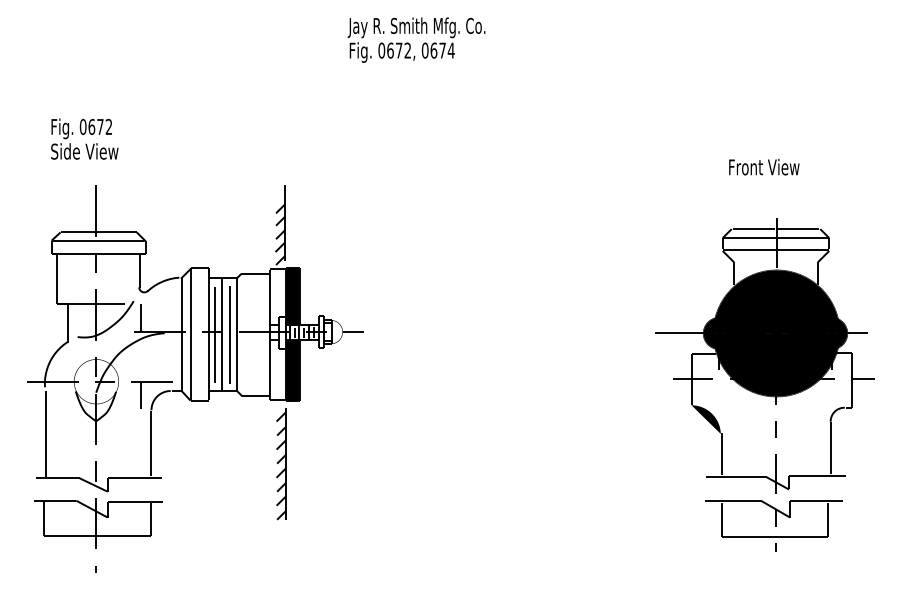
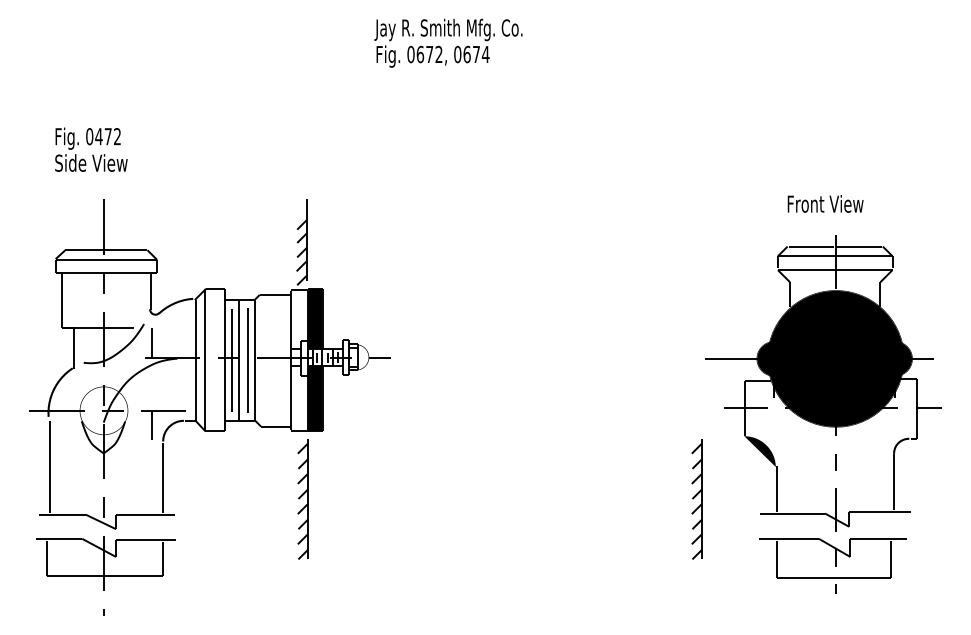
text: (91, 126) -> (98, 136), 0672 -> 0472
text: (764, 166) -> (825, 203), moved
part: (647, 464) -> (696, 499), added

